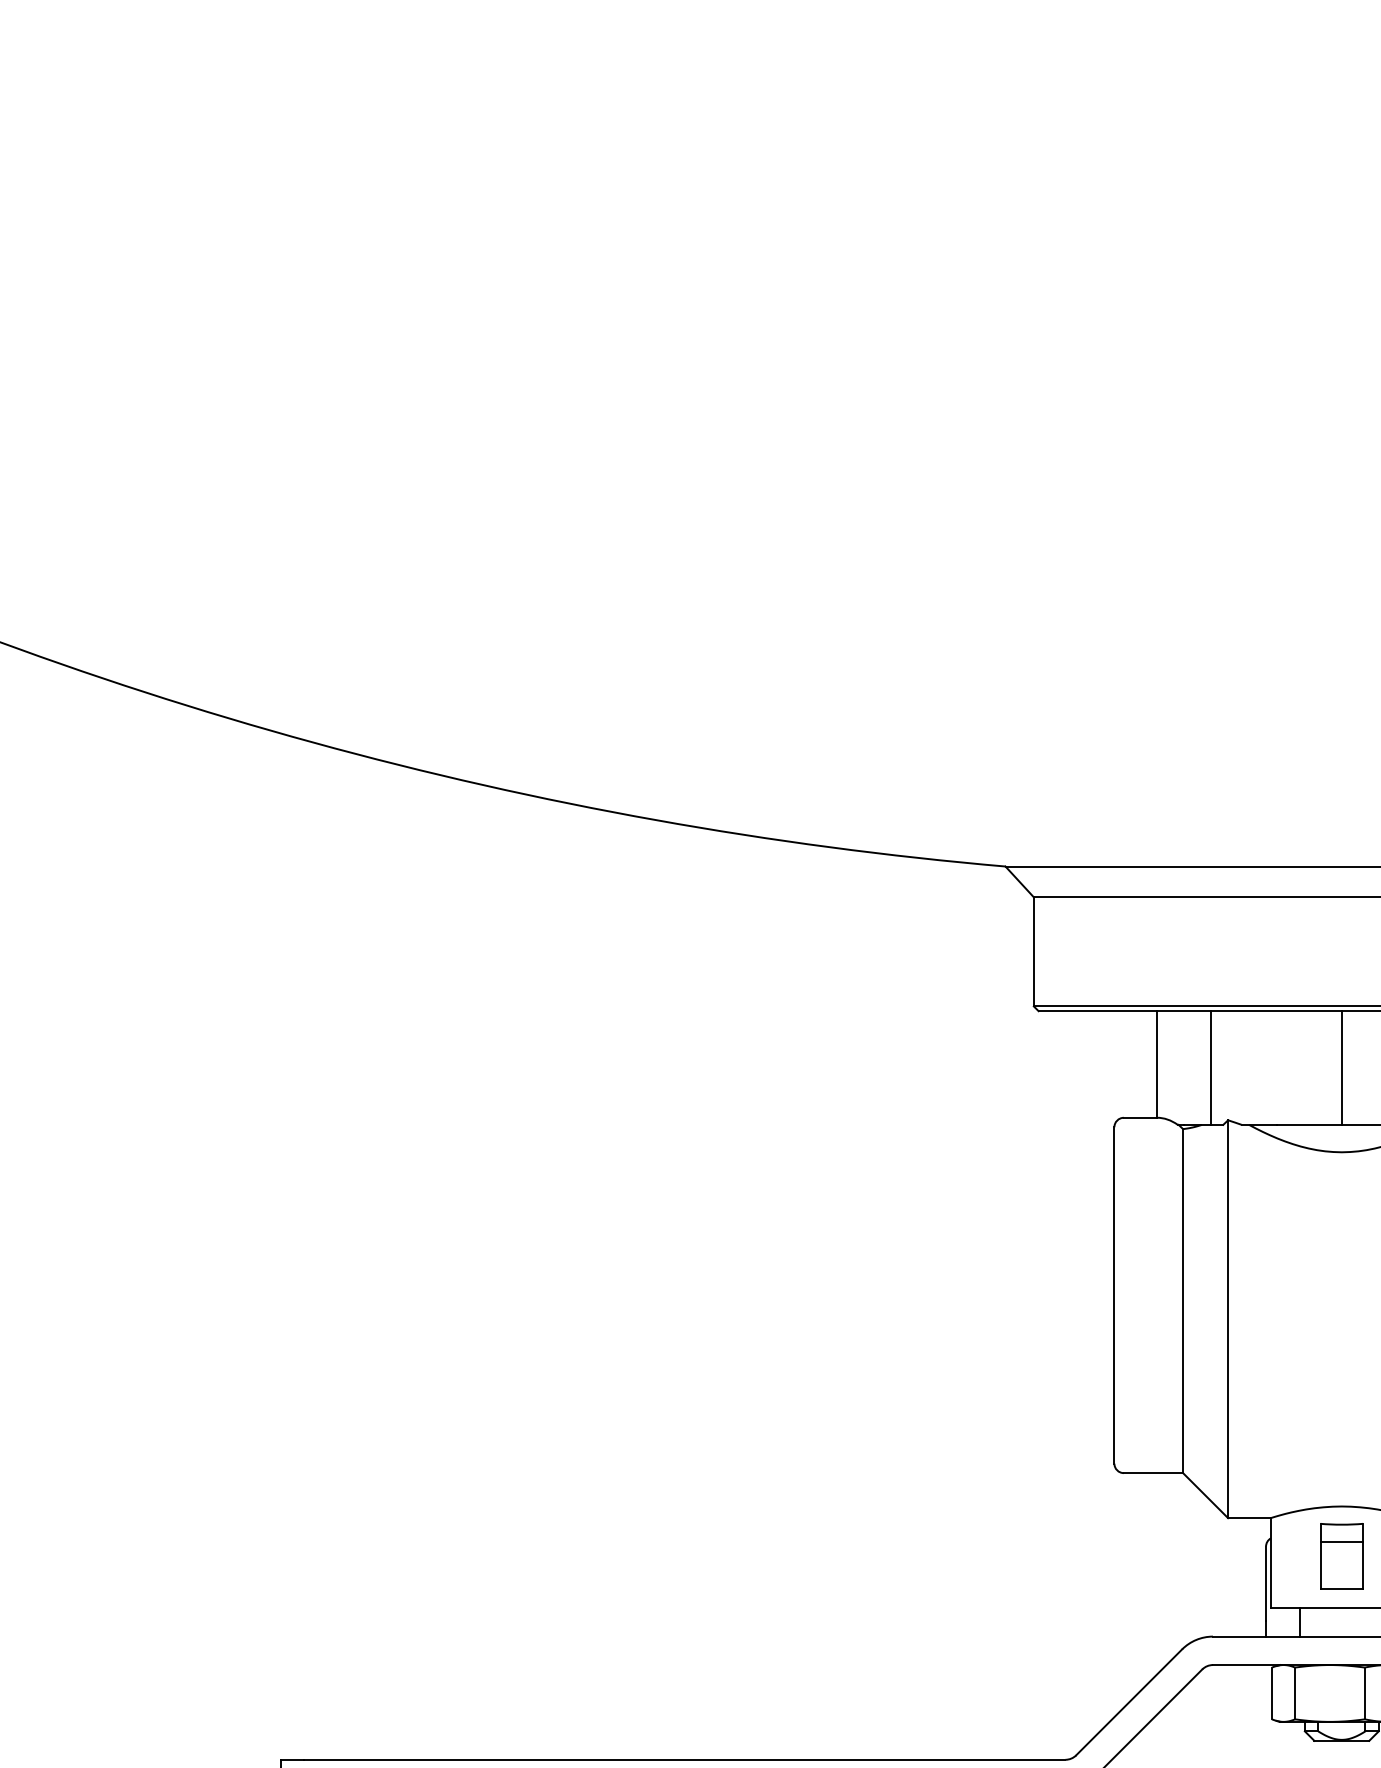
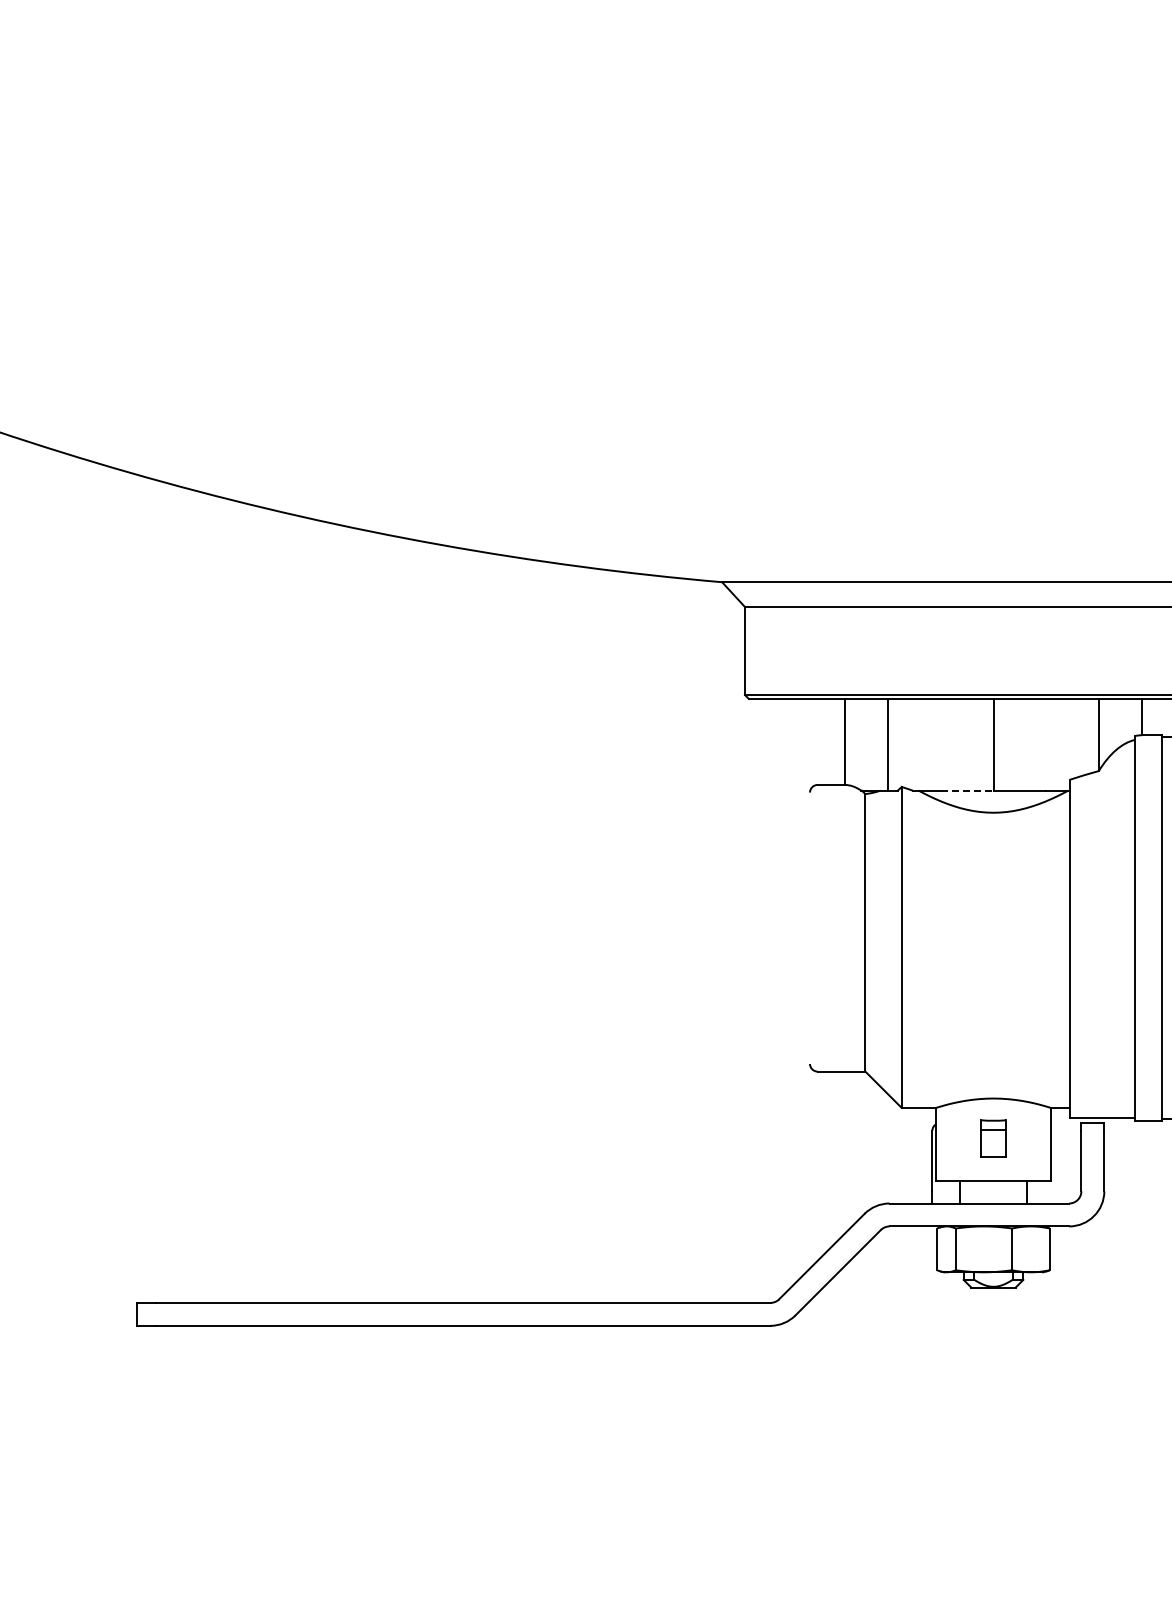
line: (1309, 1124) -> (967, 790), solid -> dashed
line: (1115, 1294) -> (810, 927), removed
part: (1341, 1556) -> (993, 1138), size x0.7

